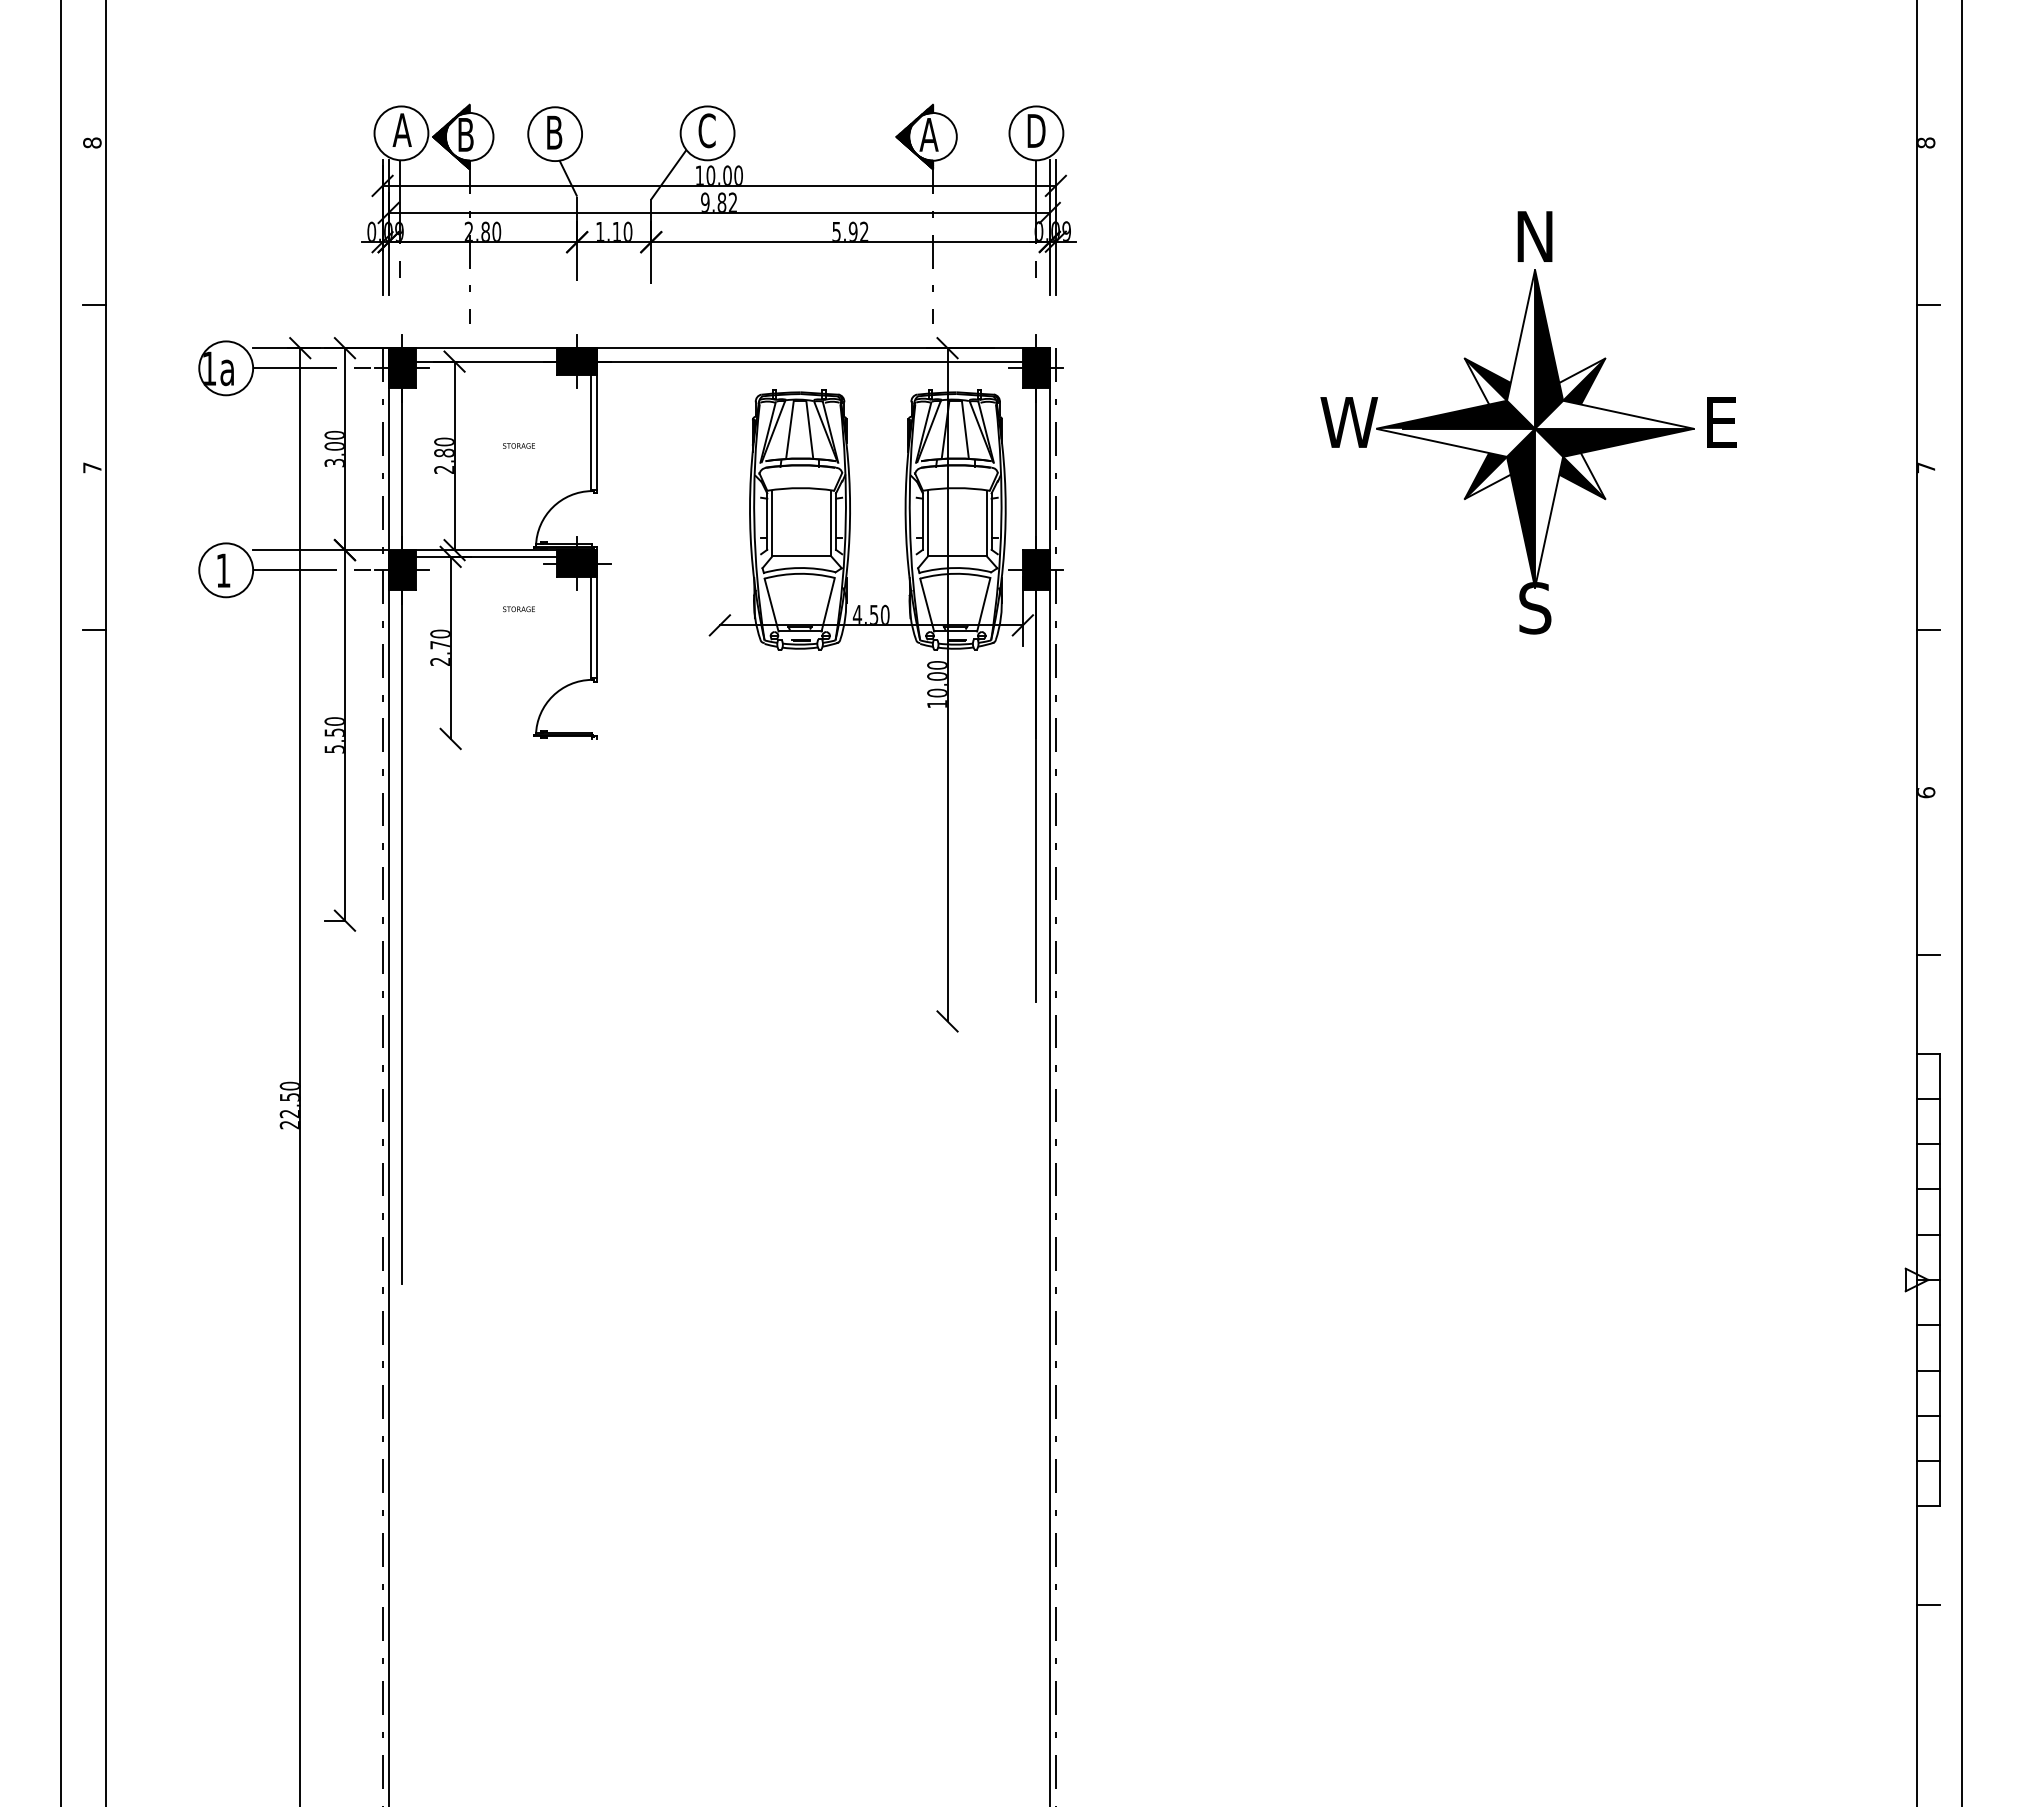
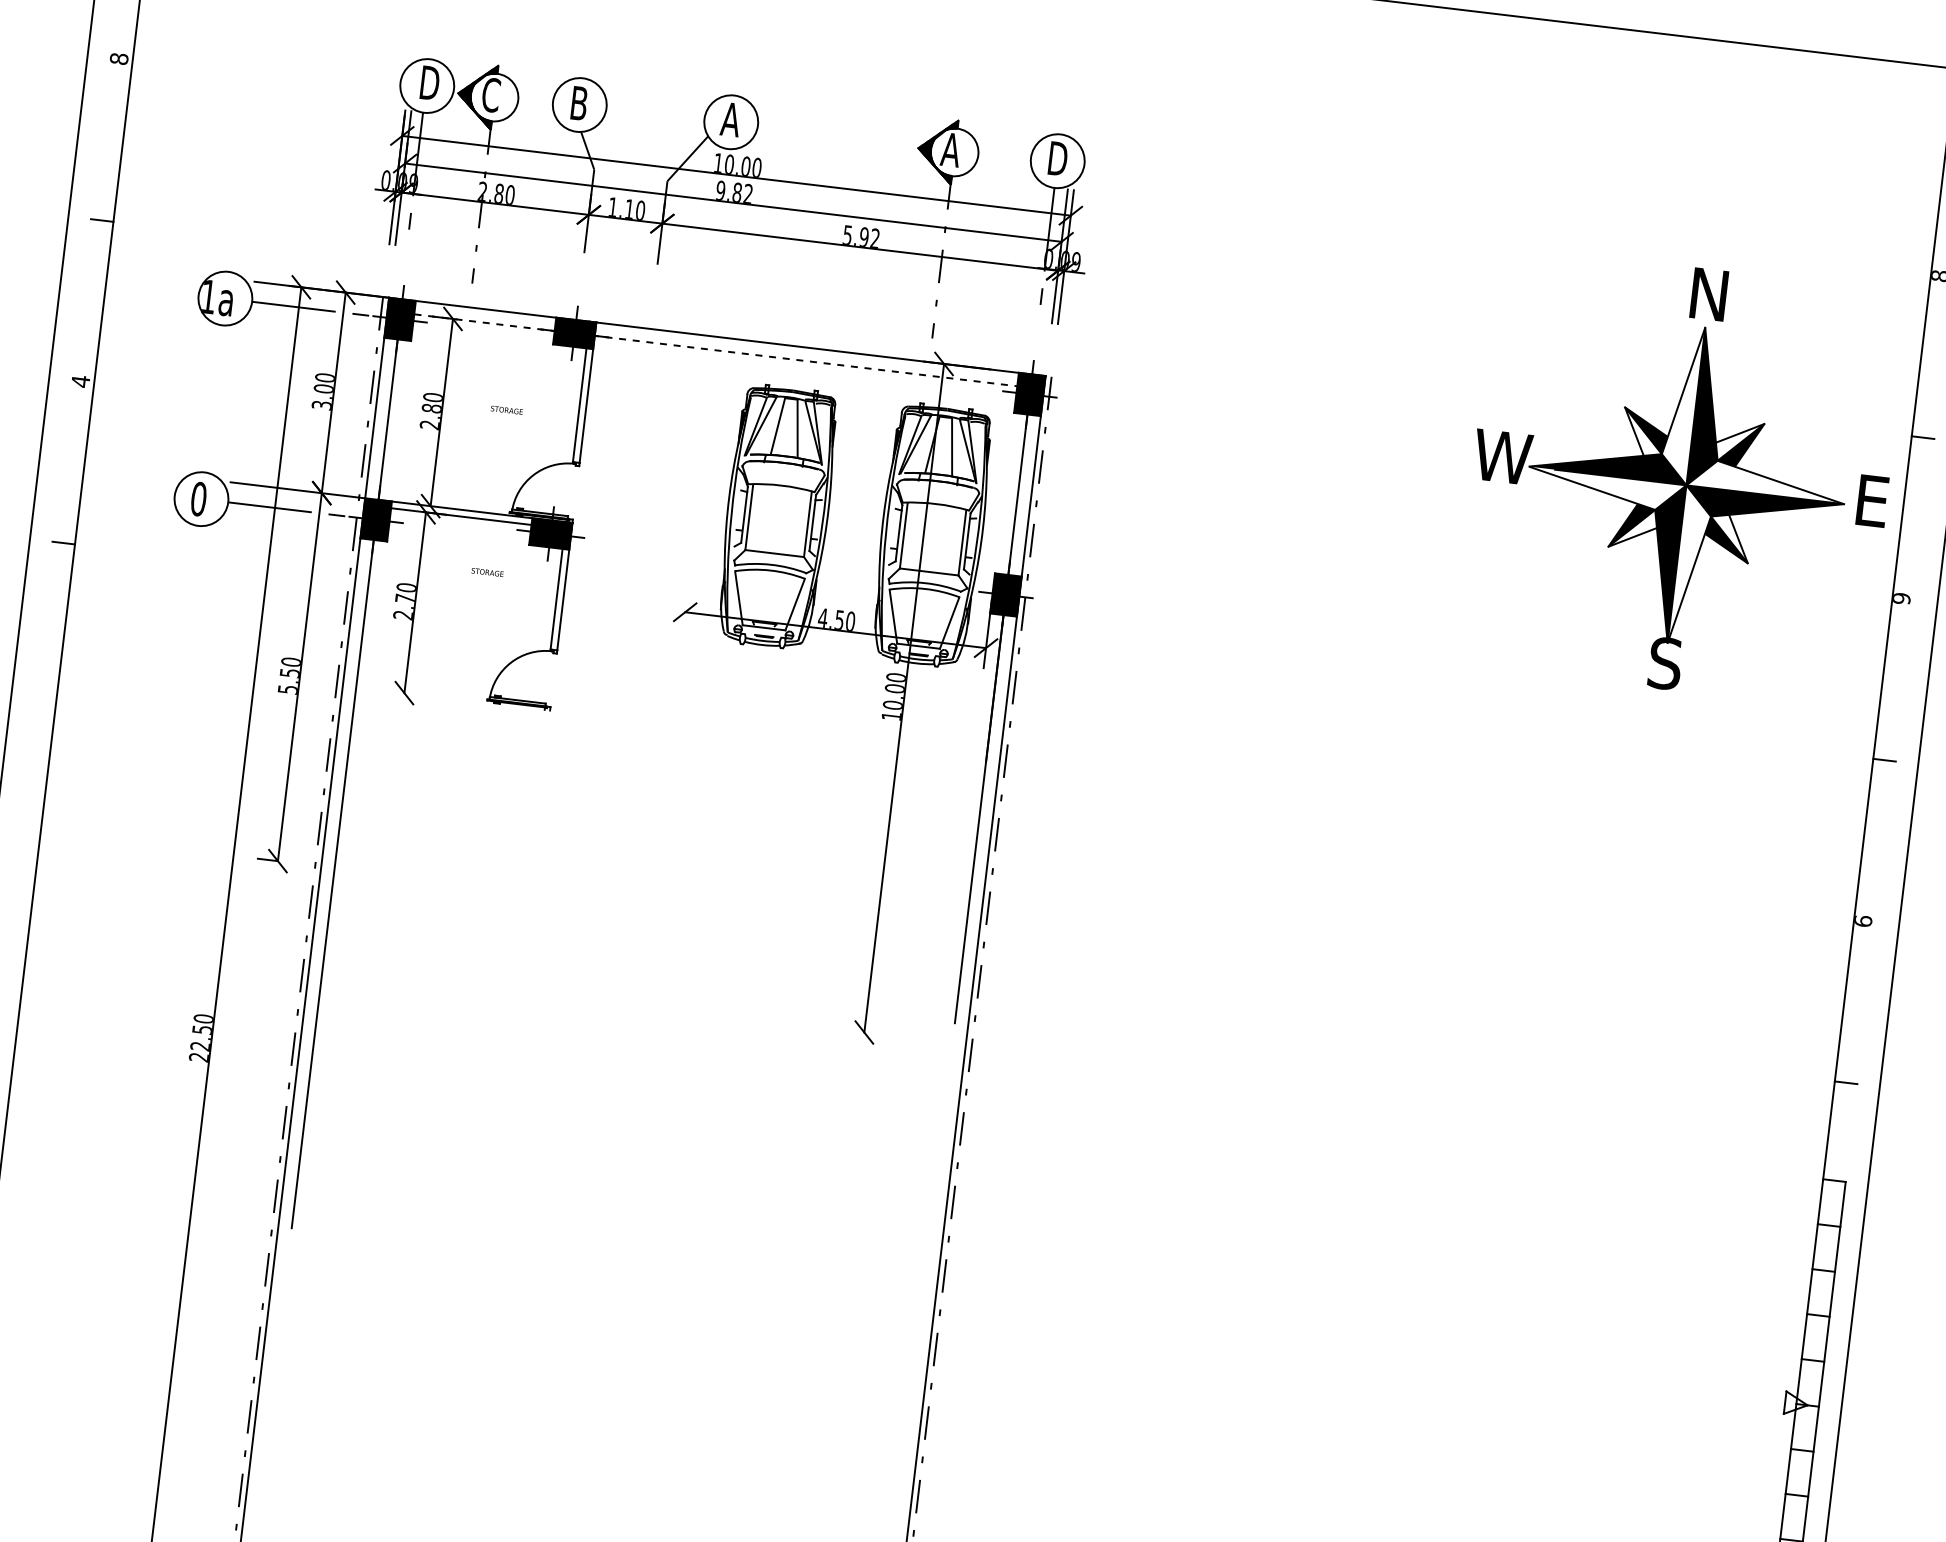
text: (402, 129) -> (428, 82), A -> D
text: (706, 130) -> (730, 119), C -> A
text: (465, 134) -> (490, 94), B -> C
line: (719, 361) -> (716, 350), solid -> dashed
part: (1528, 422) -> (1680, 478), moved
text: (92, 467) -> (80, 381), 7 -> 4
text: (1926, 467) -> (1902, 598), 7 -> 9
text: (223, 570) -> (198, 499), 1 -> 0

